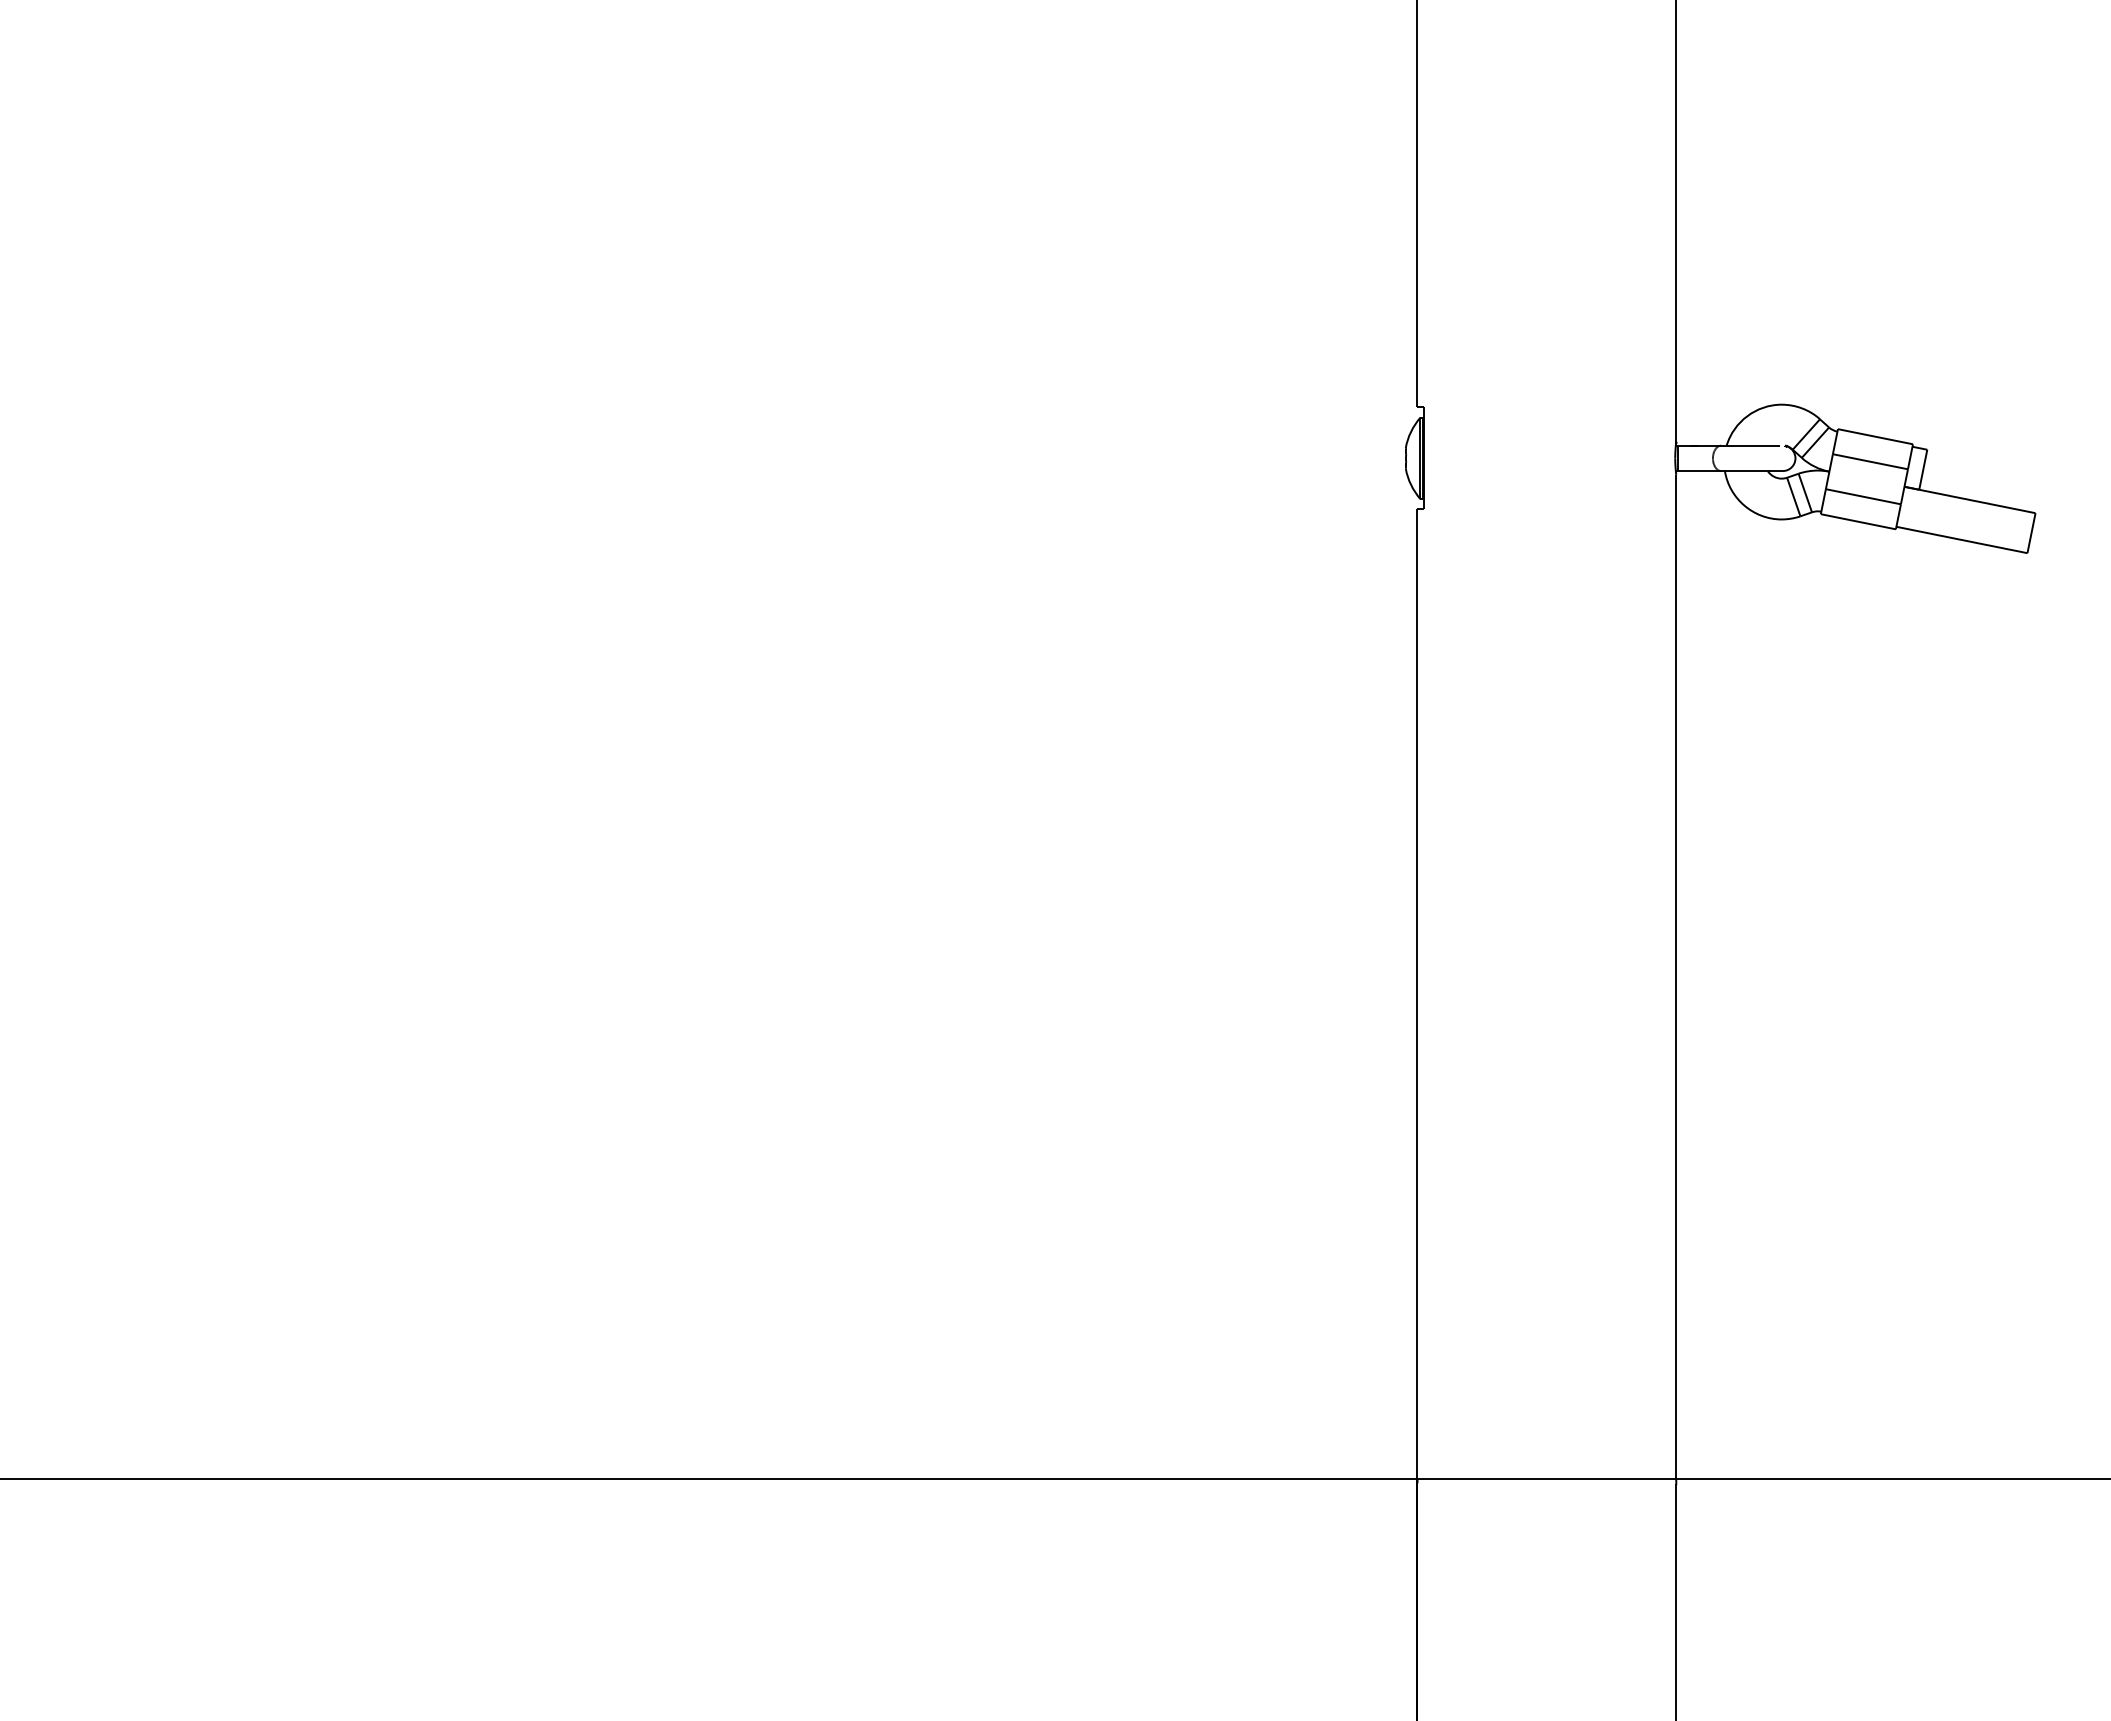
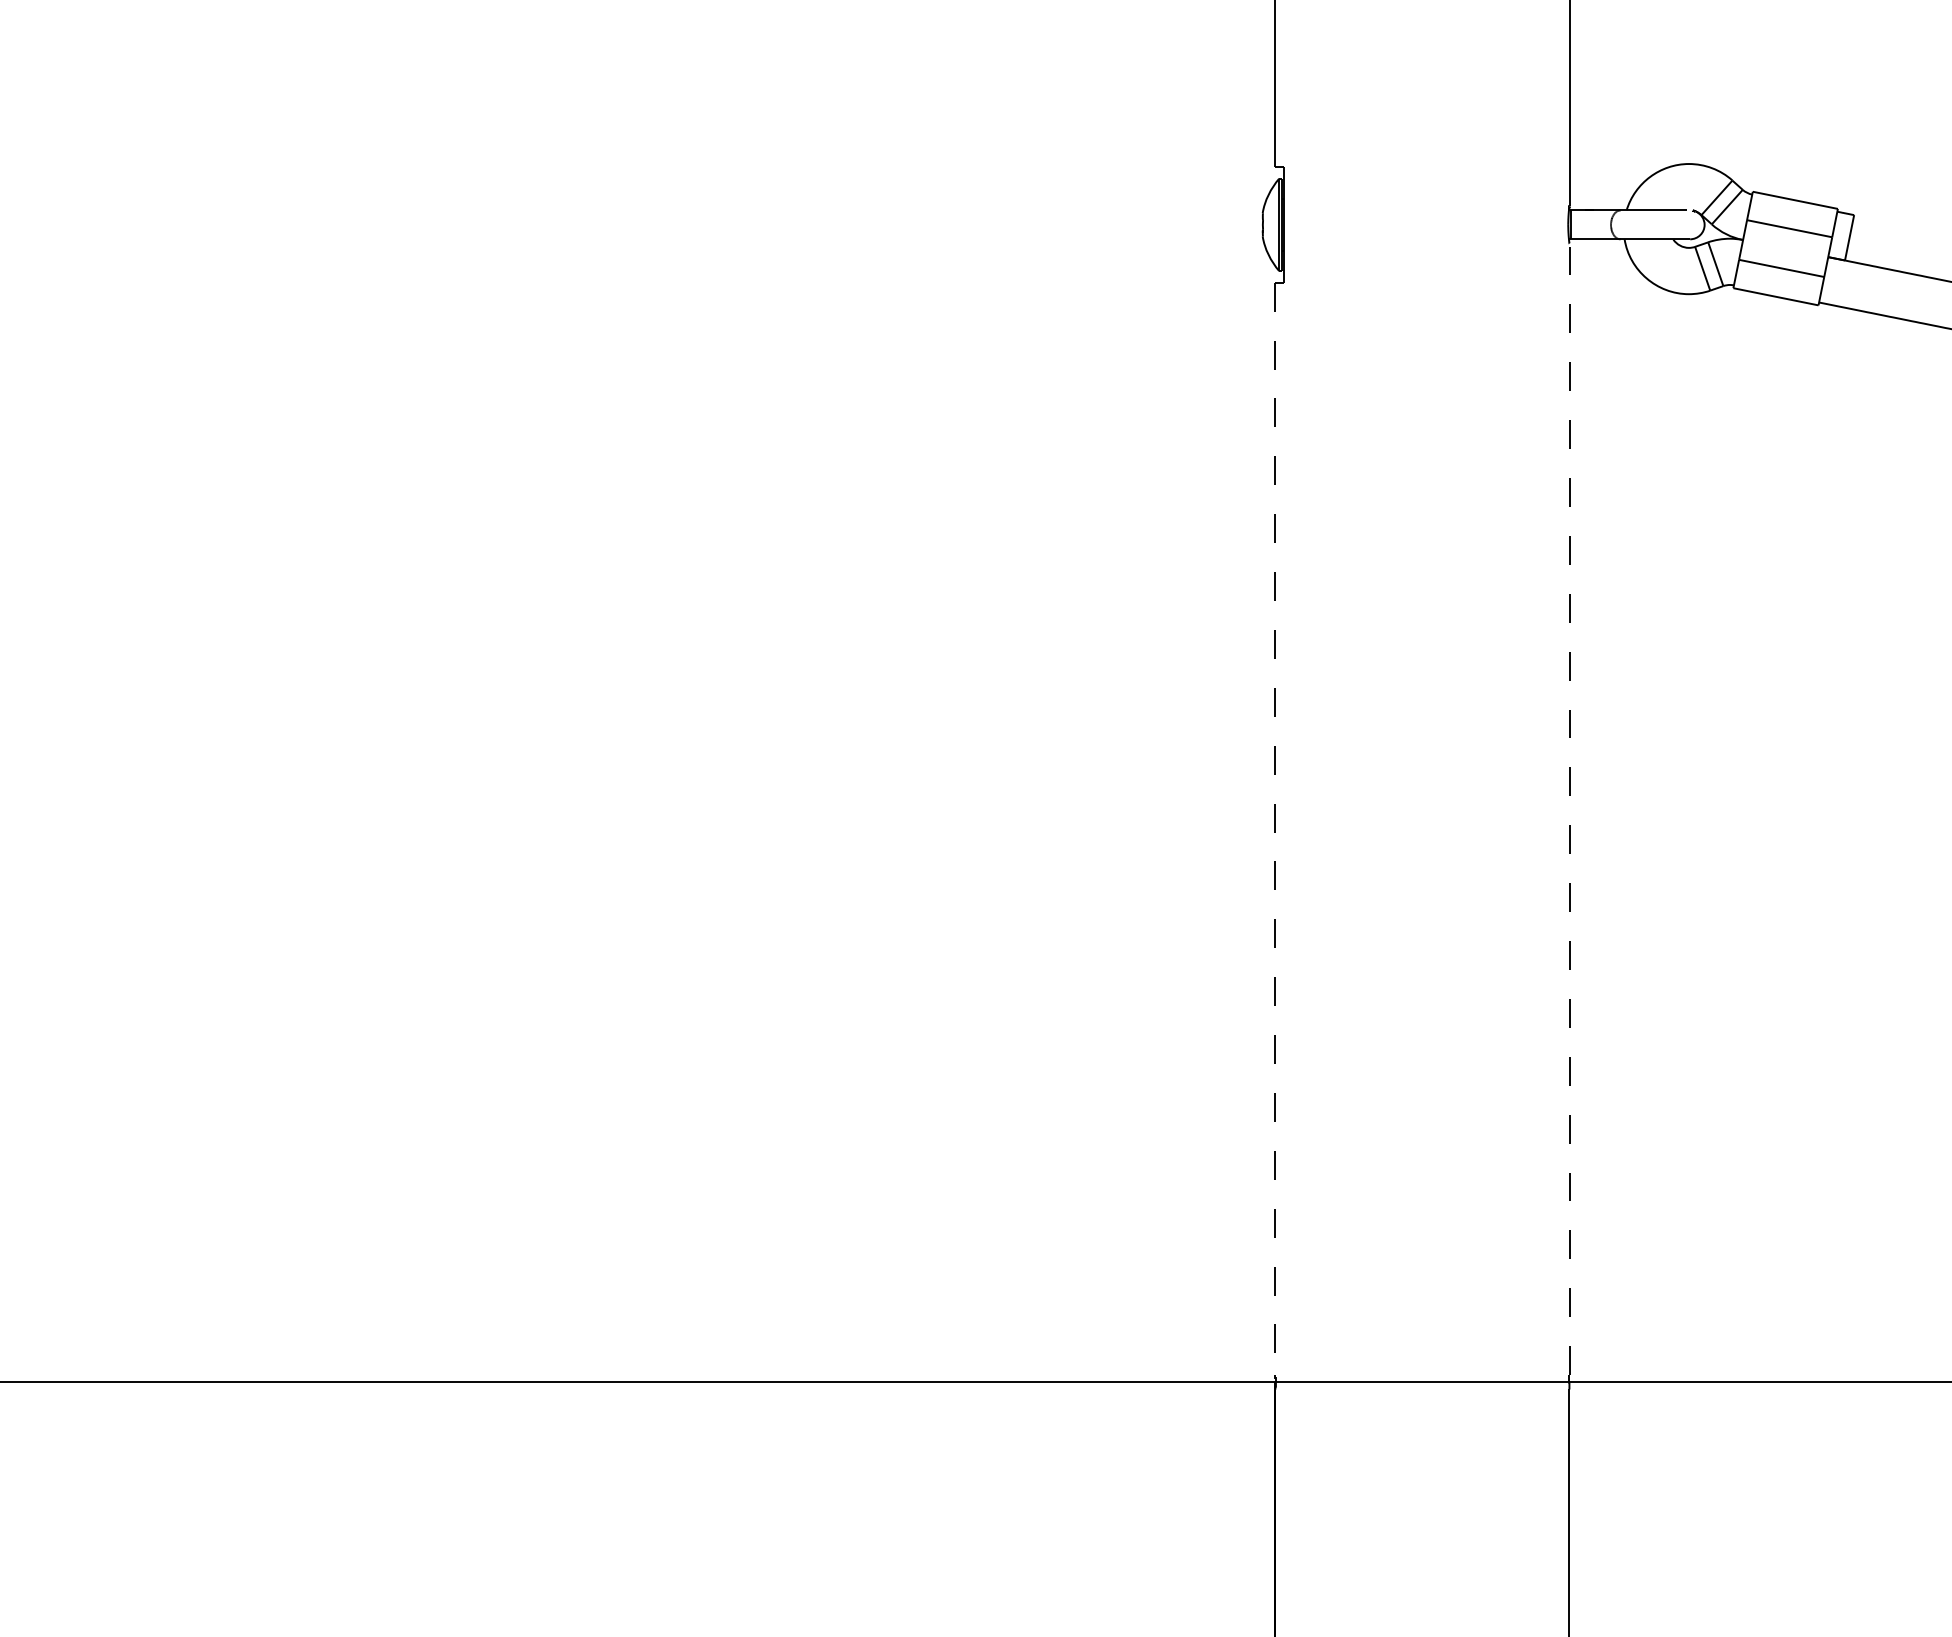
line: (1676, 973) -> (1569, 809), solid -> dashed
line: (1417, 990) -> (1275, 828), solid -> dashed

